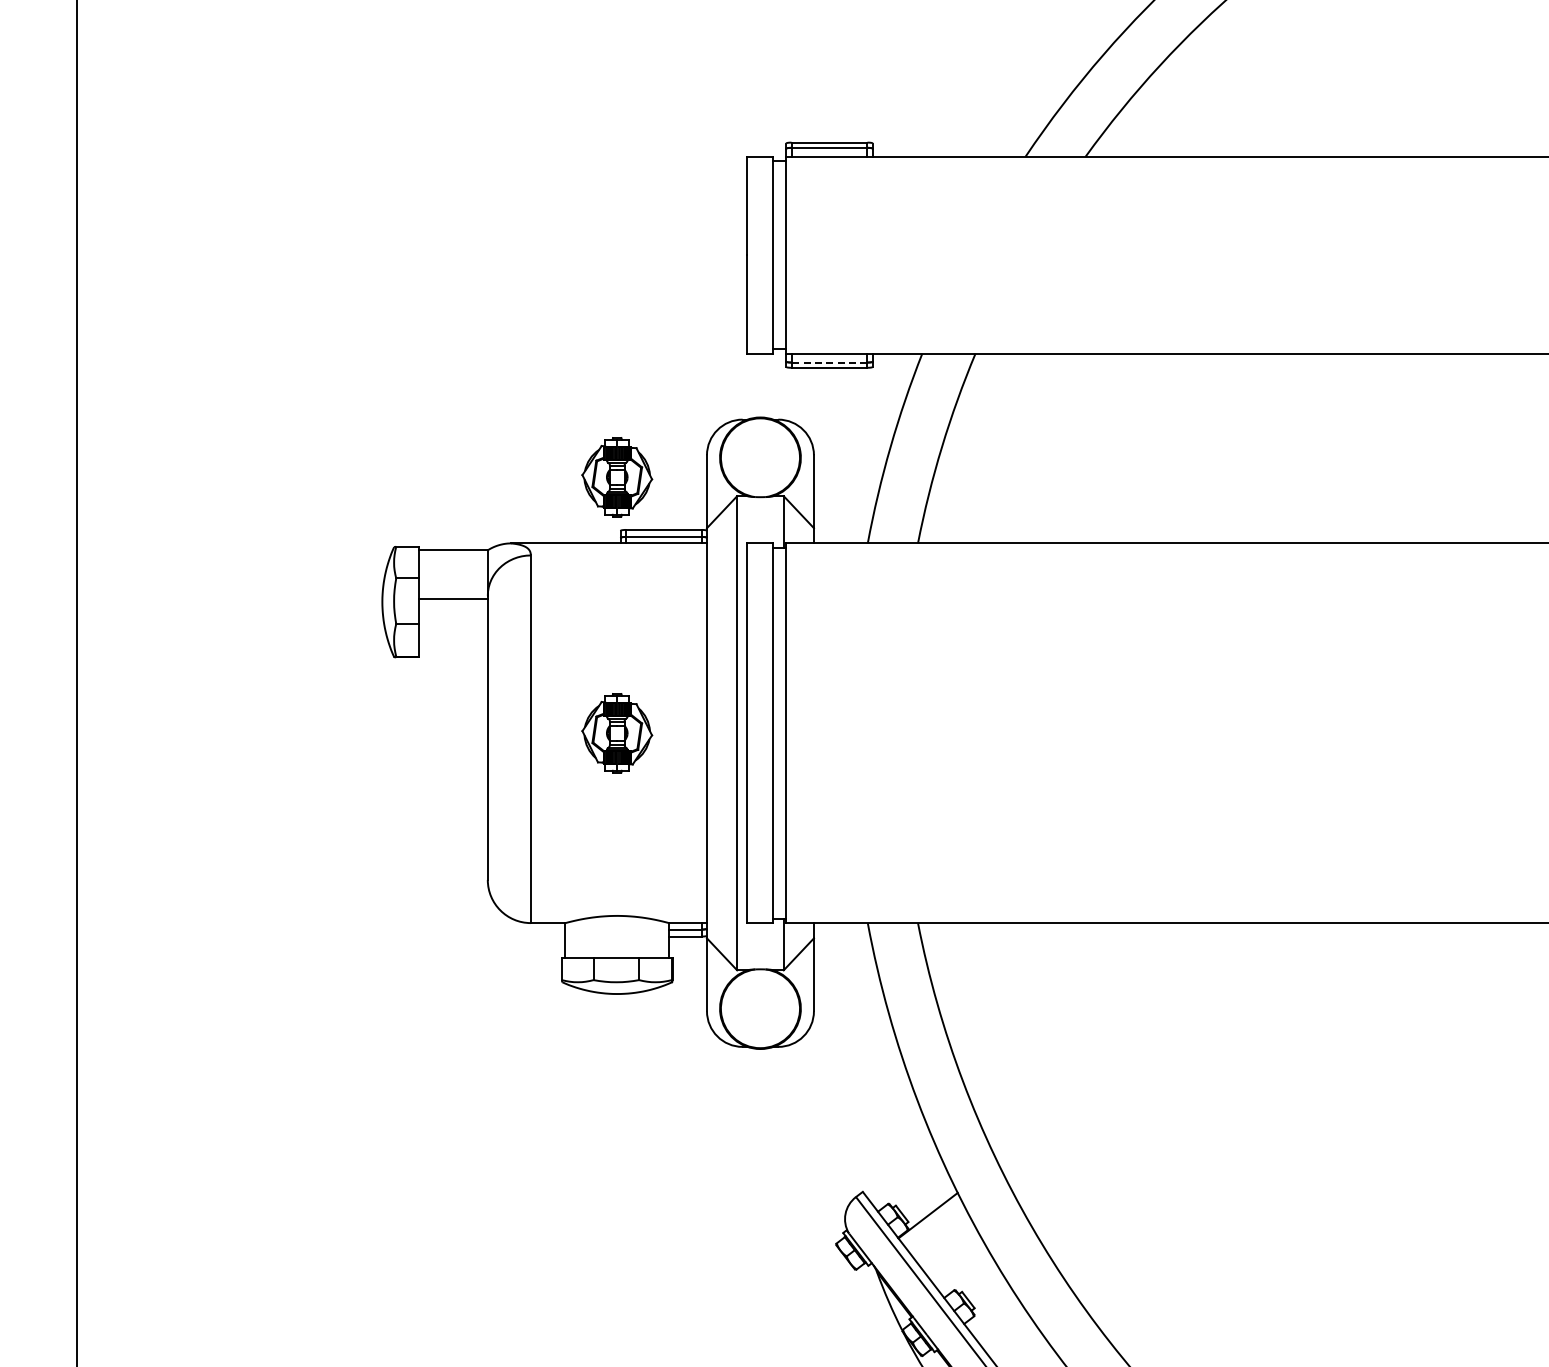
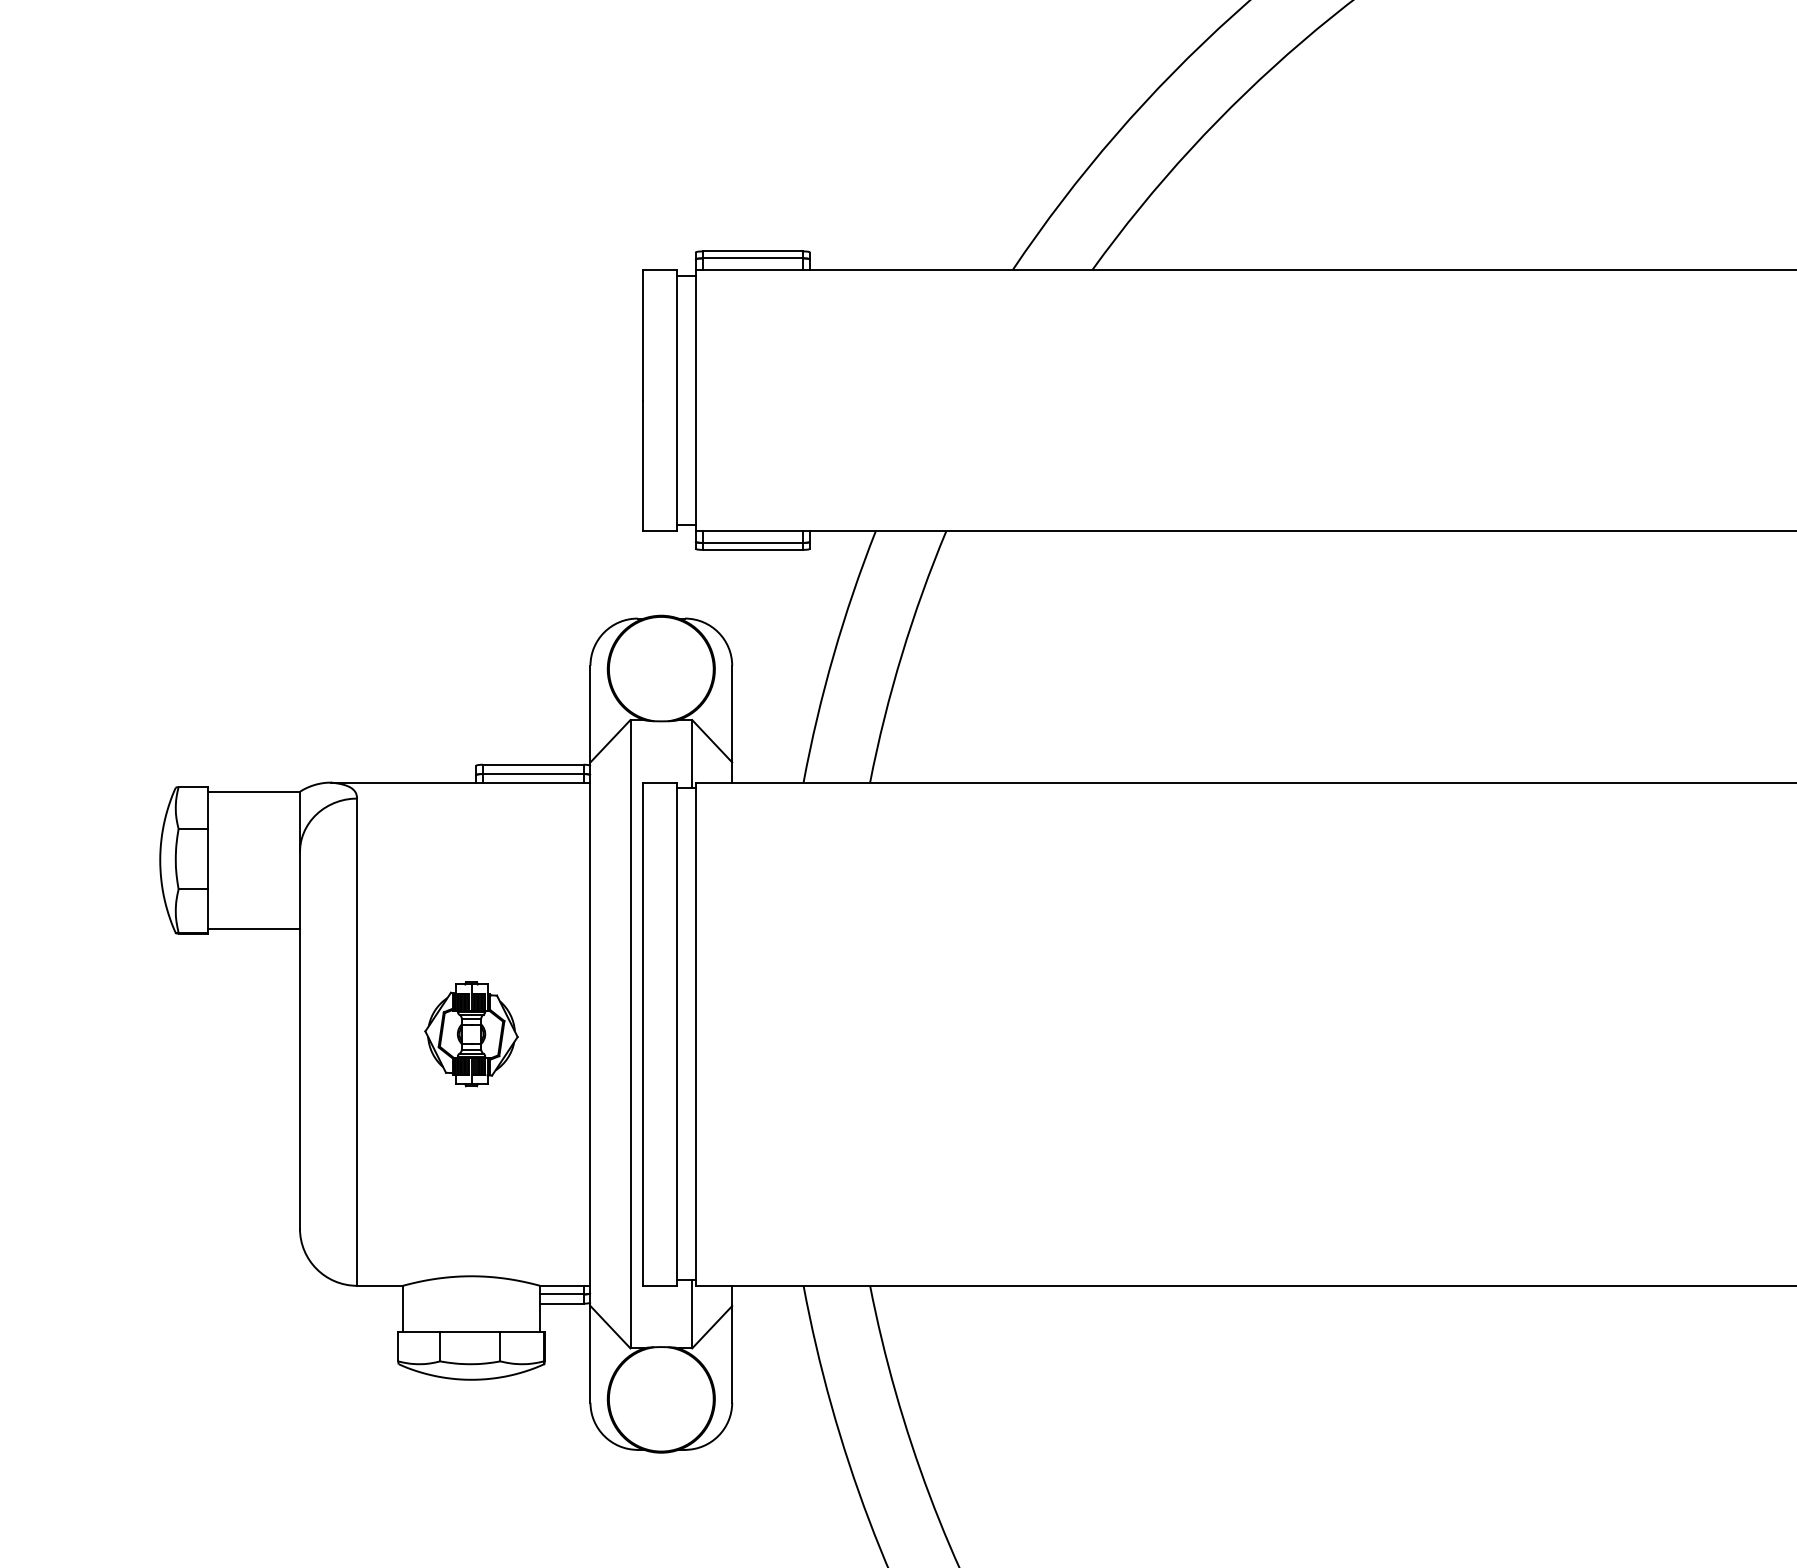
line: (829, 362) -> (752, 542), dashed -> solid
part: (617, 477) -> (471, 695), removed
line: (452, 598) -> (253, 928), moved

